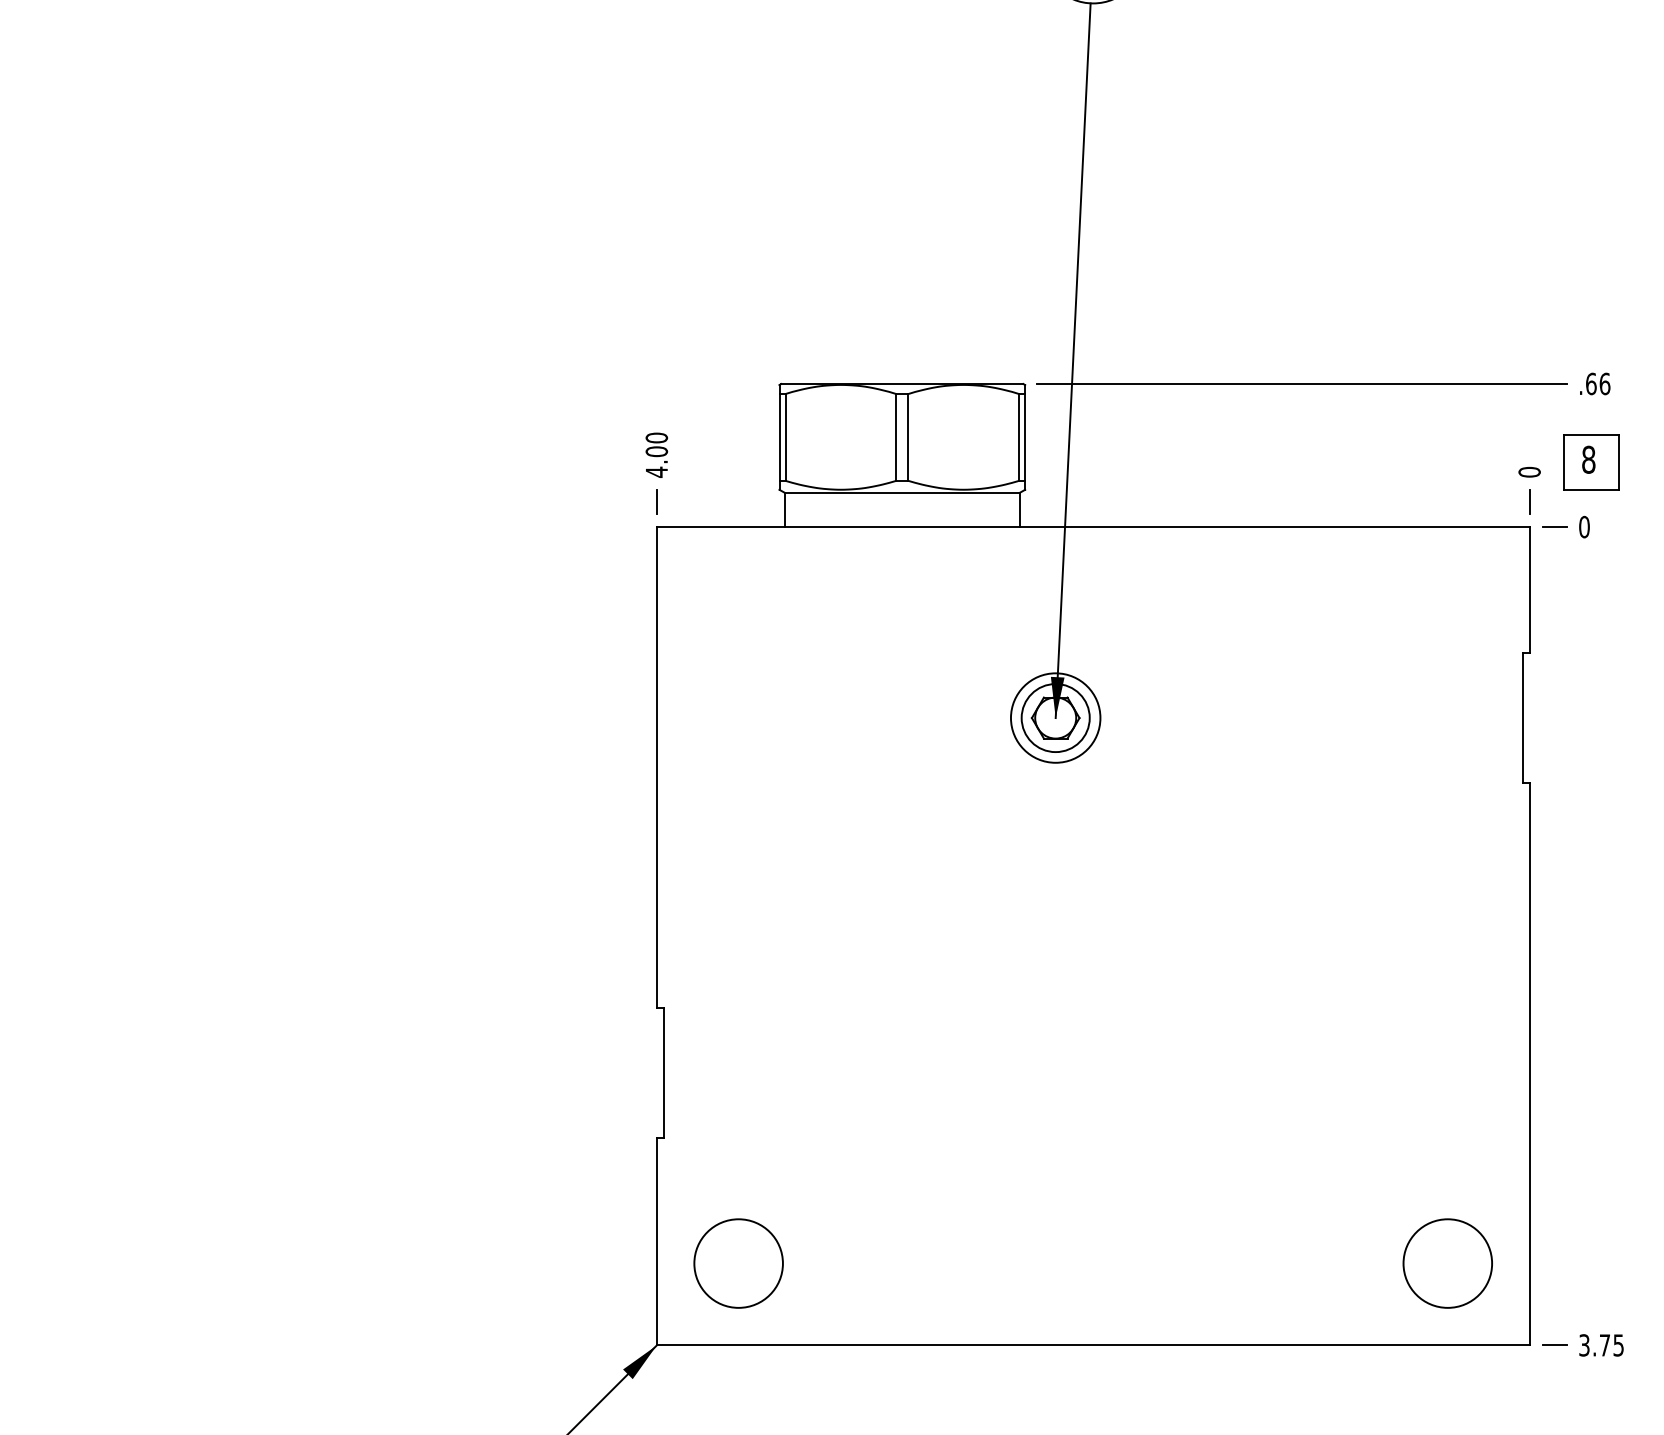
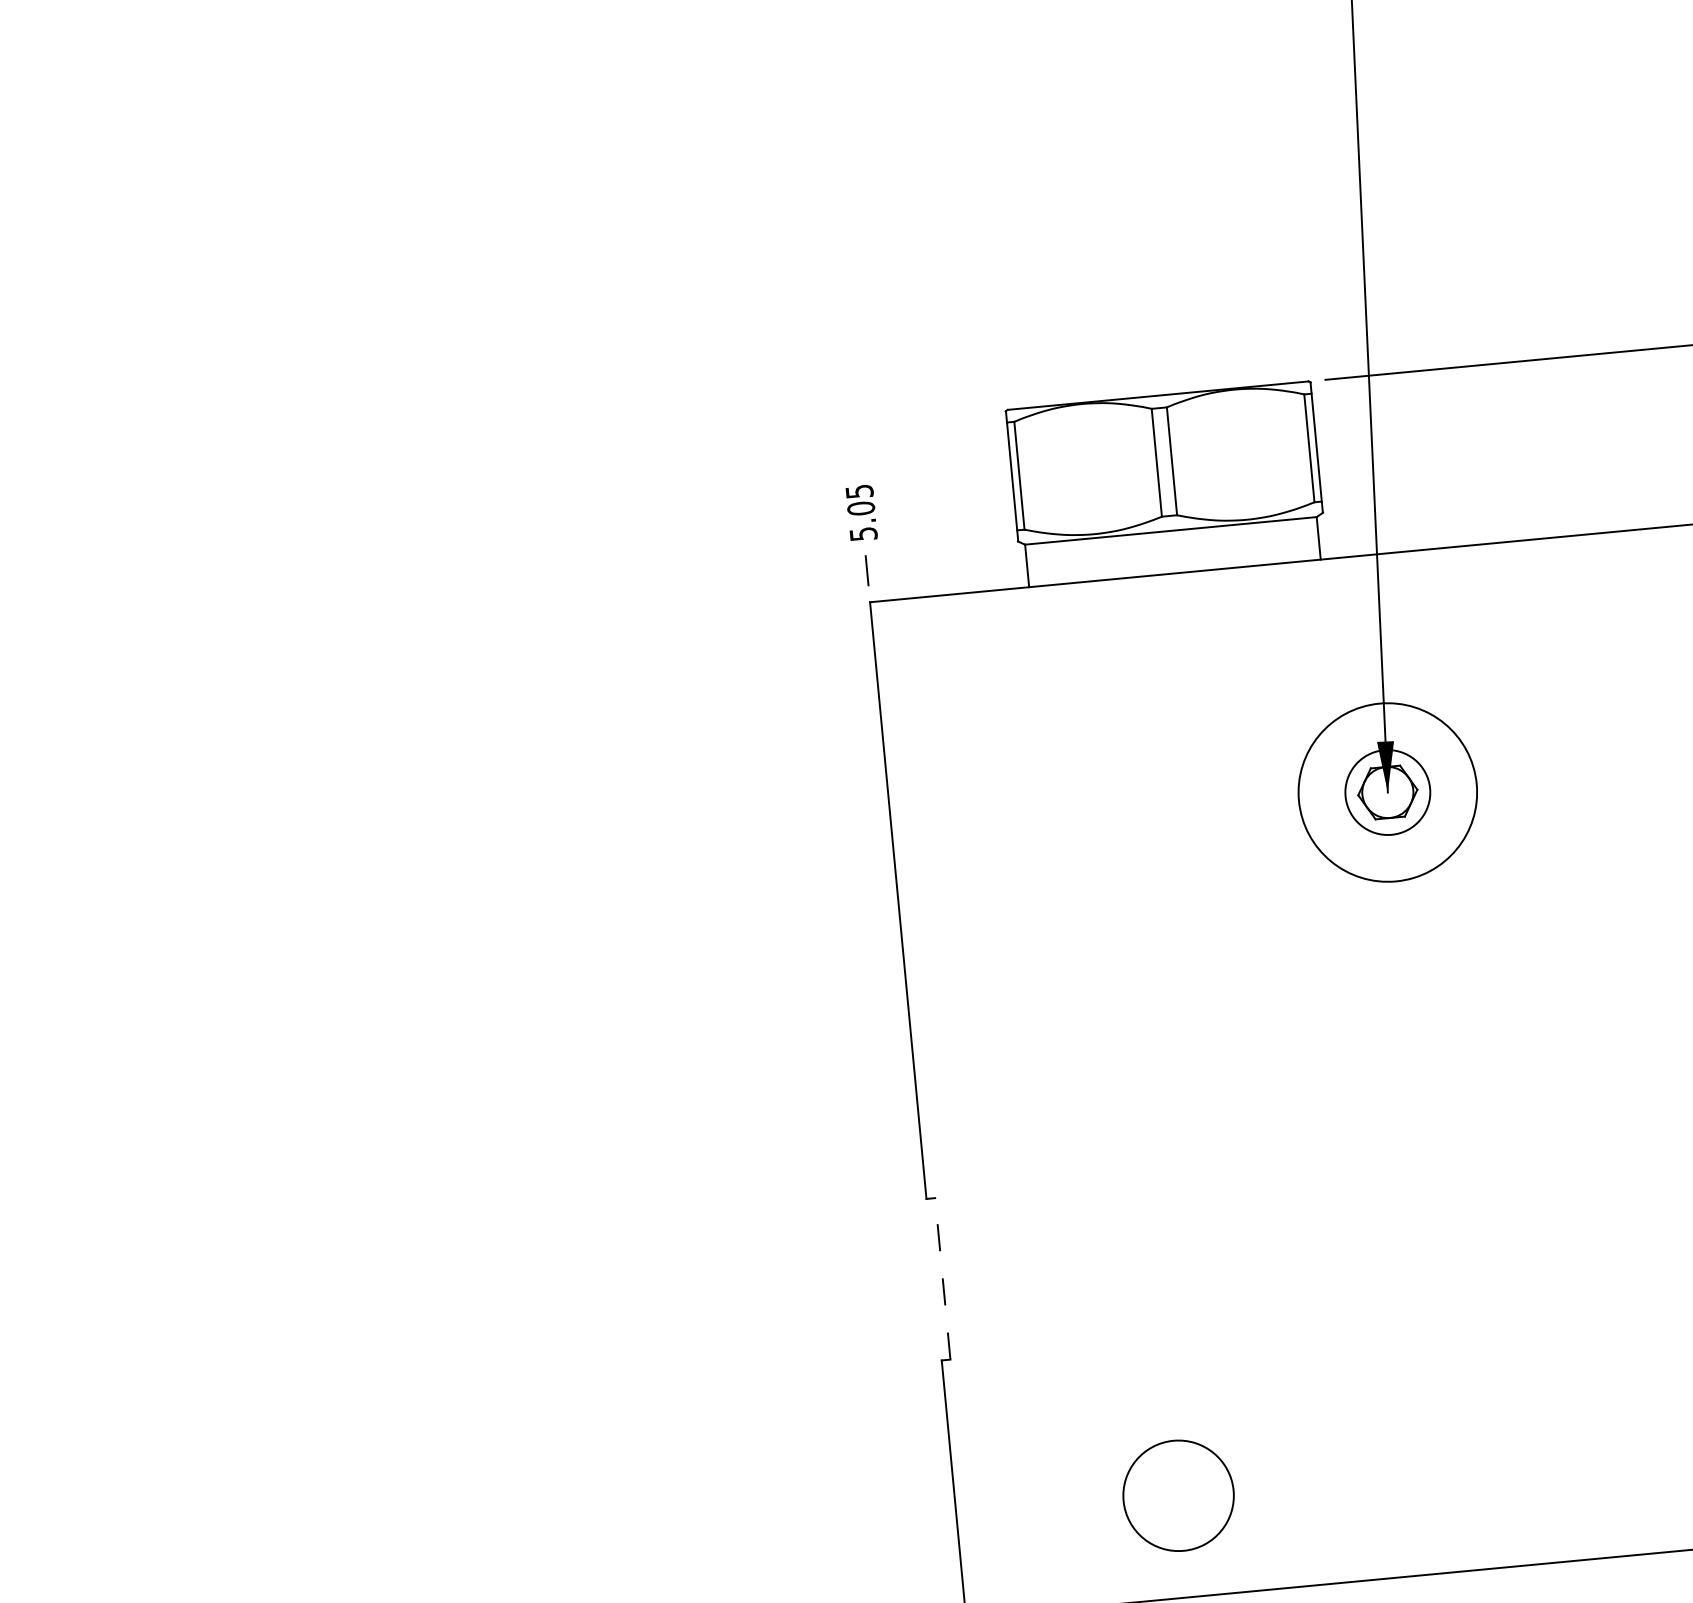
text: (656, 454) -> (861, 512), 4.00 -> 5.05
circle: (1055, 717) -> (1387, 791), size x1.6
line: (663, 1072) -> (942, 1278), solid -> dashed
circle: (738, 1263) -> (1178, 1495), moved

